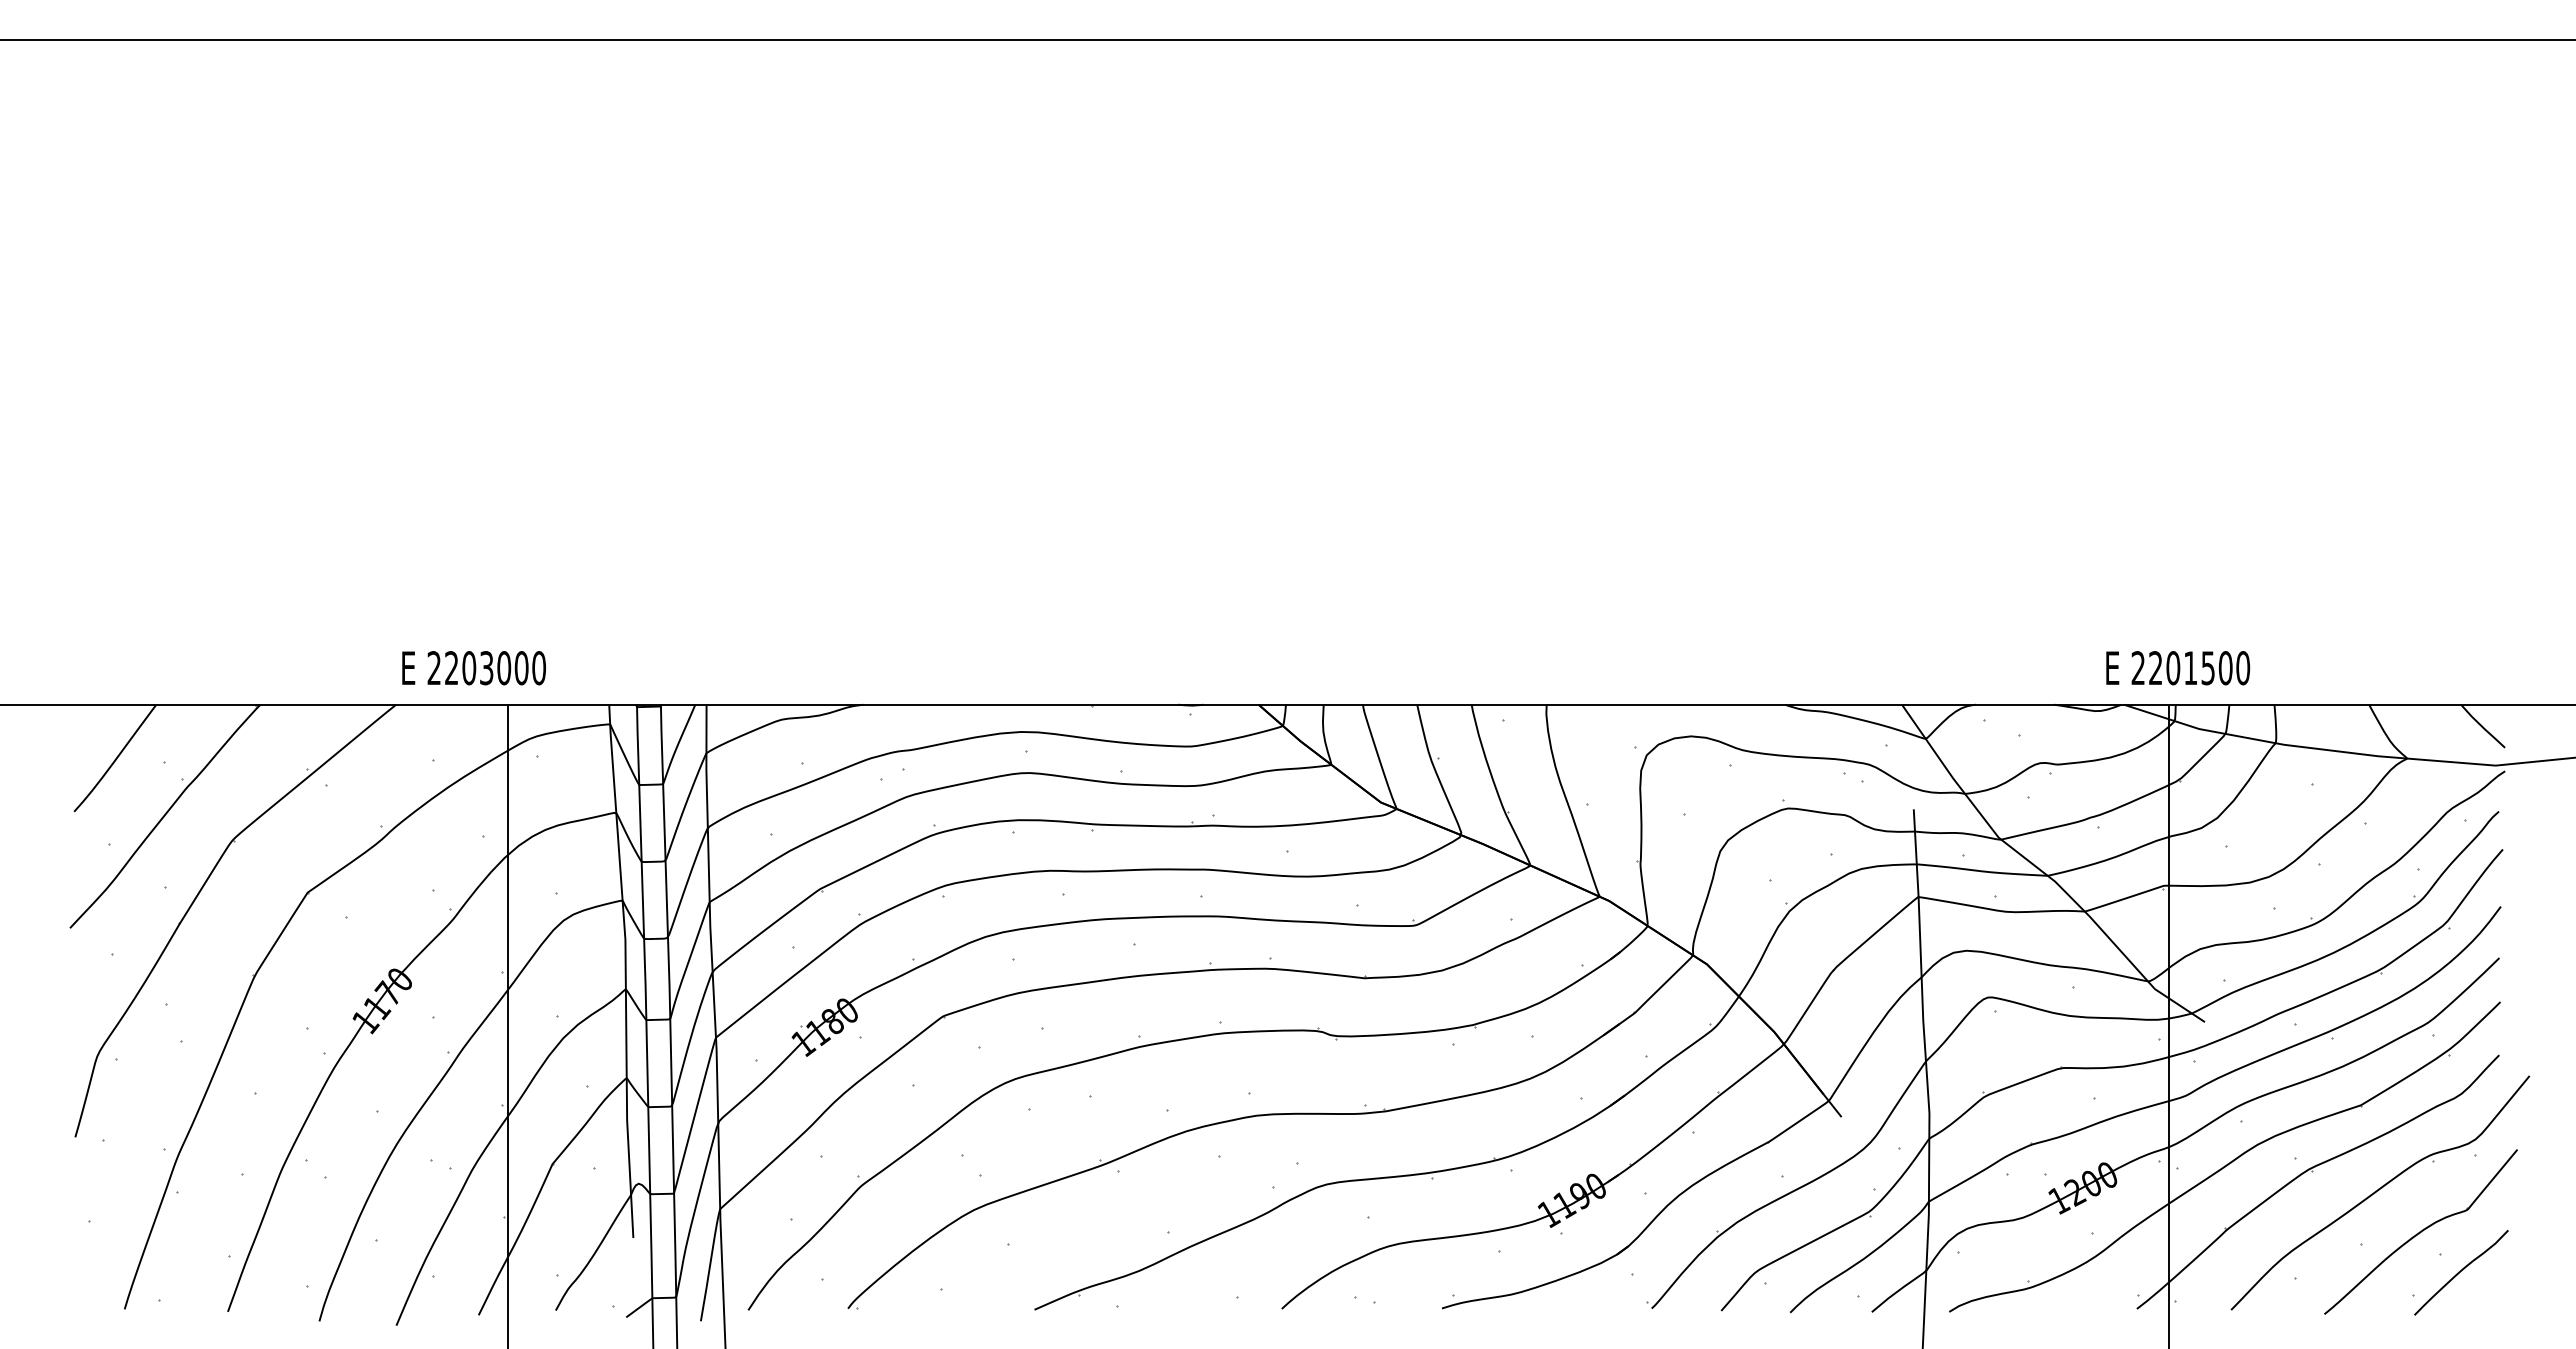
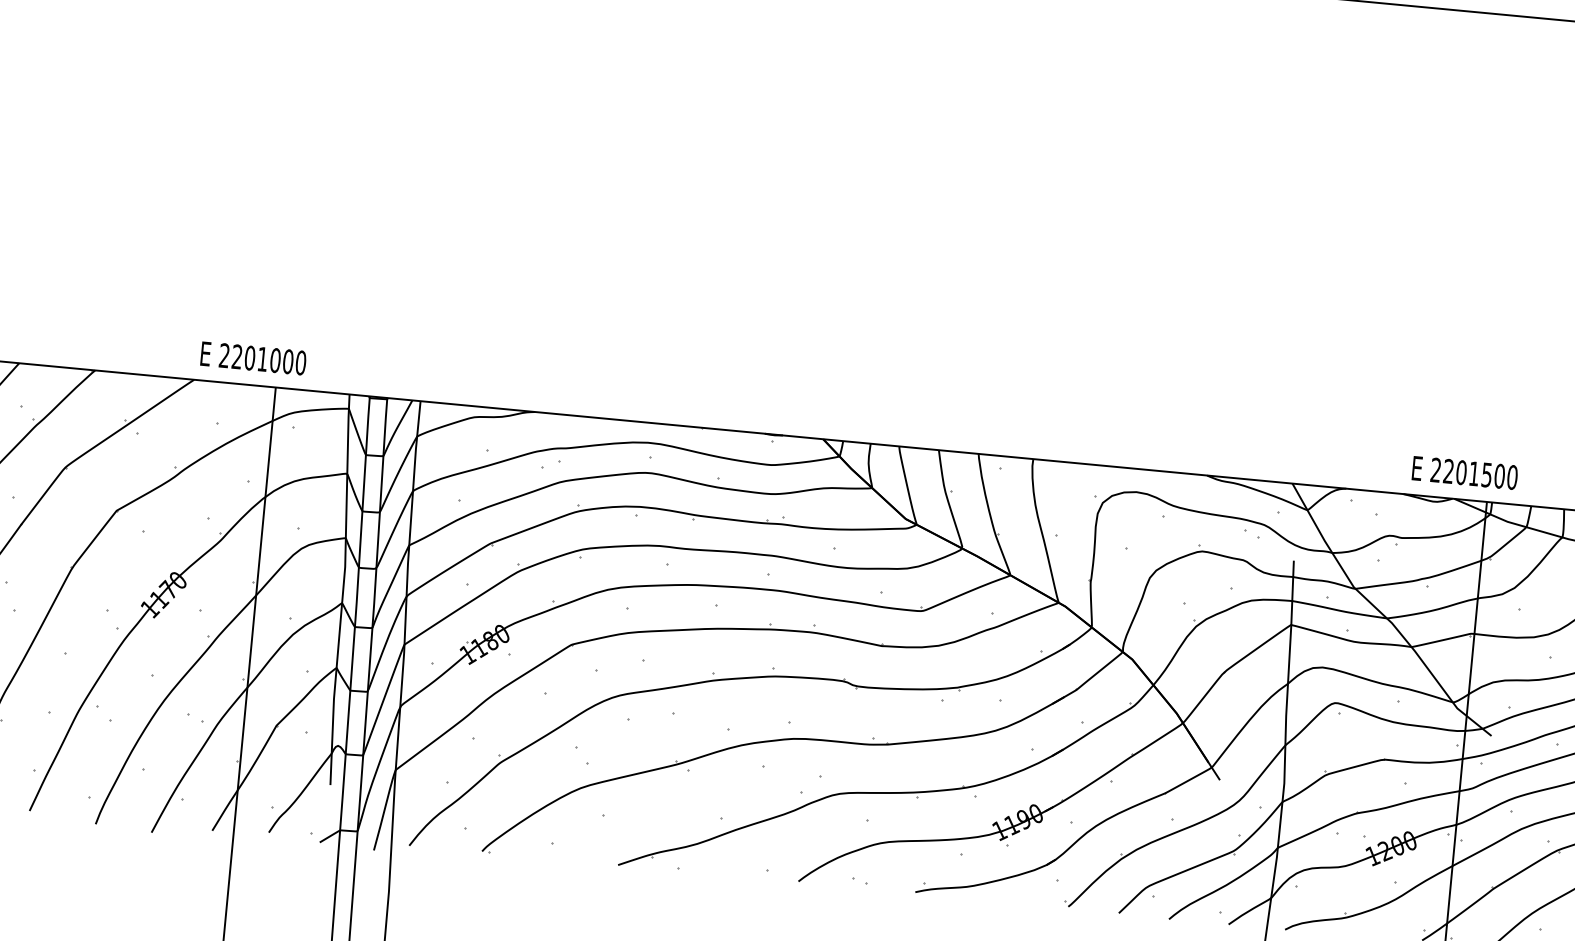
text: (486, 668) -> (262, 359), 2203000 -> 2201000
text: (2178, 668) -> (1465, 473), moved

